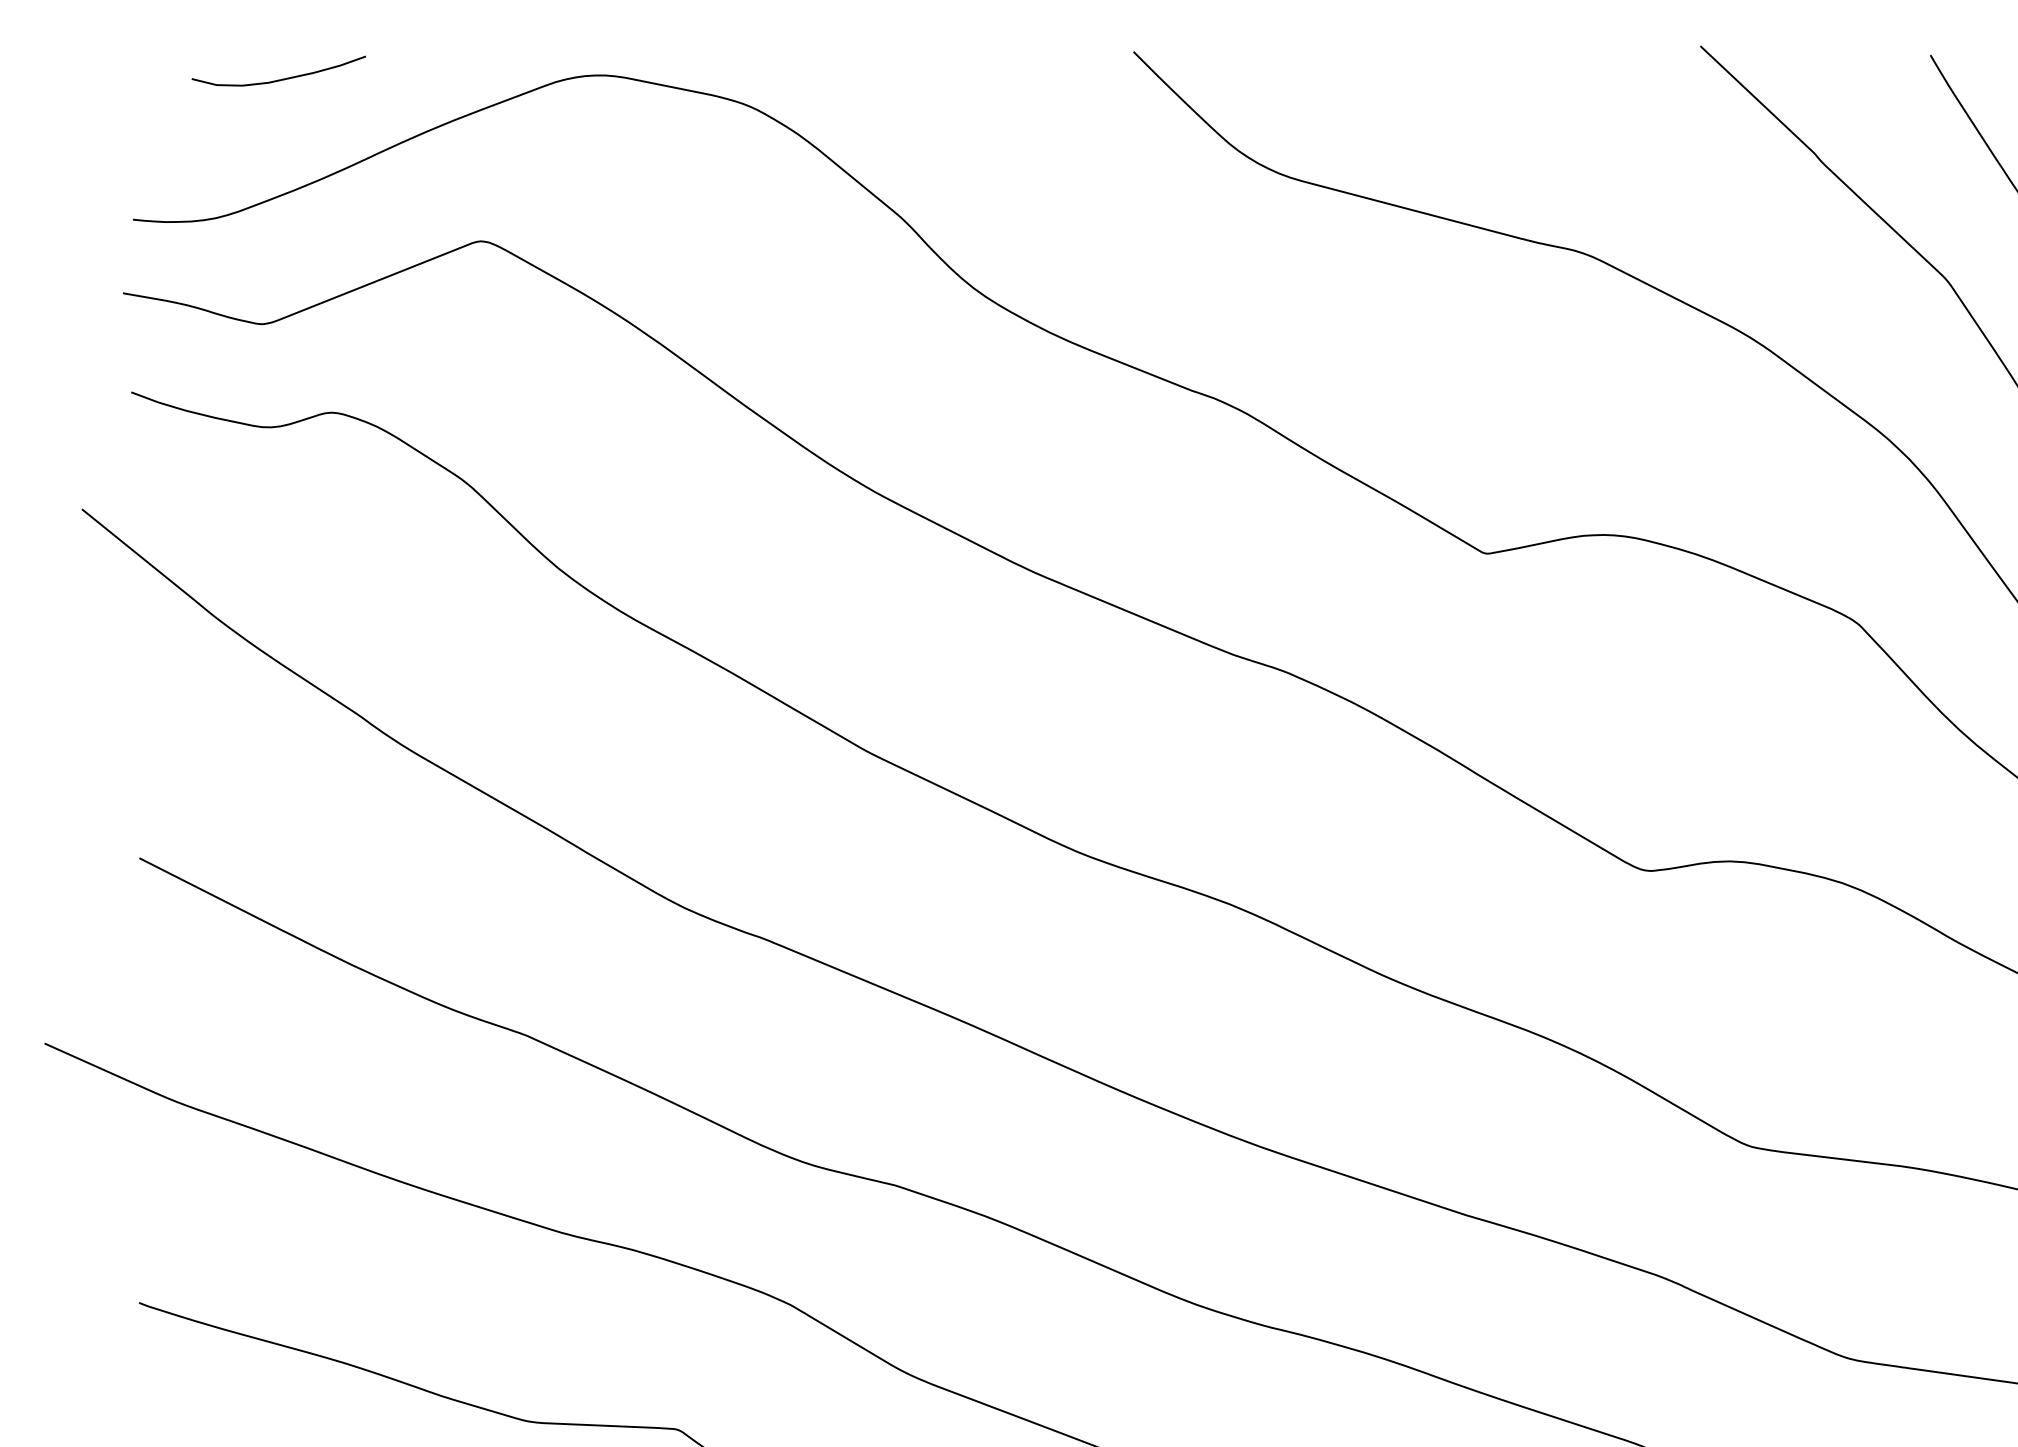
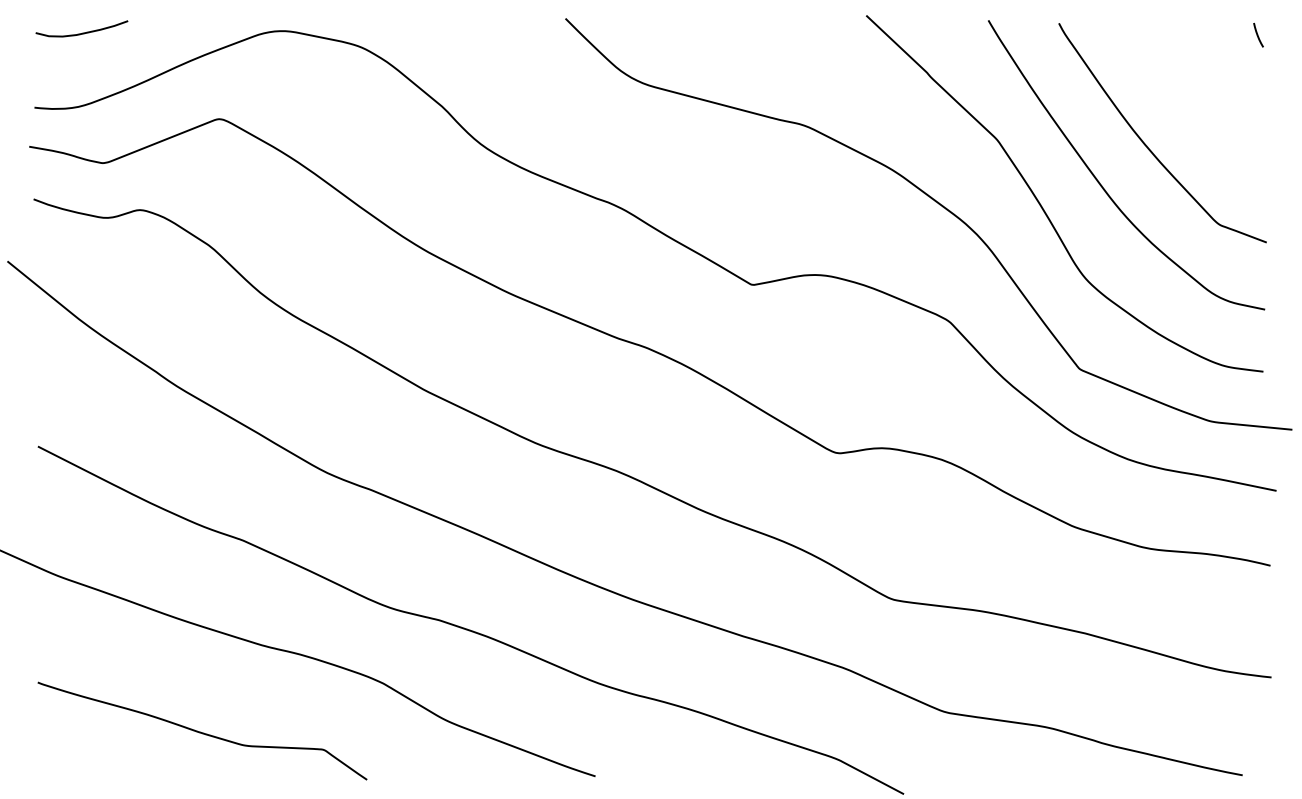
curve: (279, 77) -> (82, 32), moved

